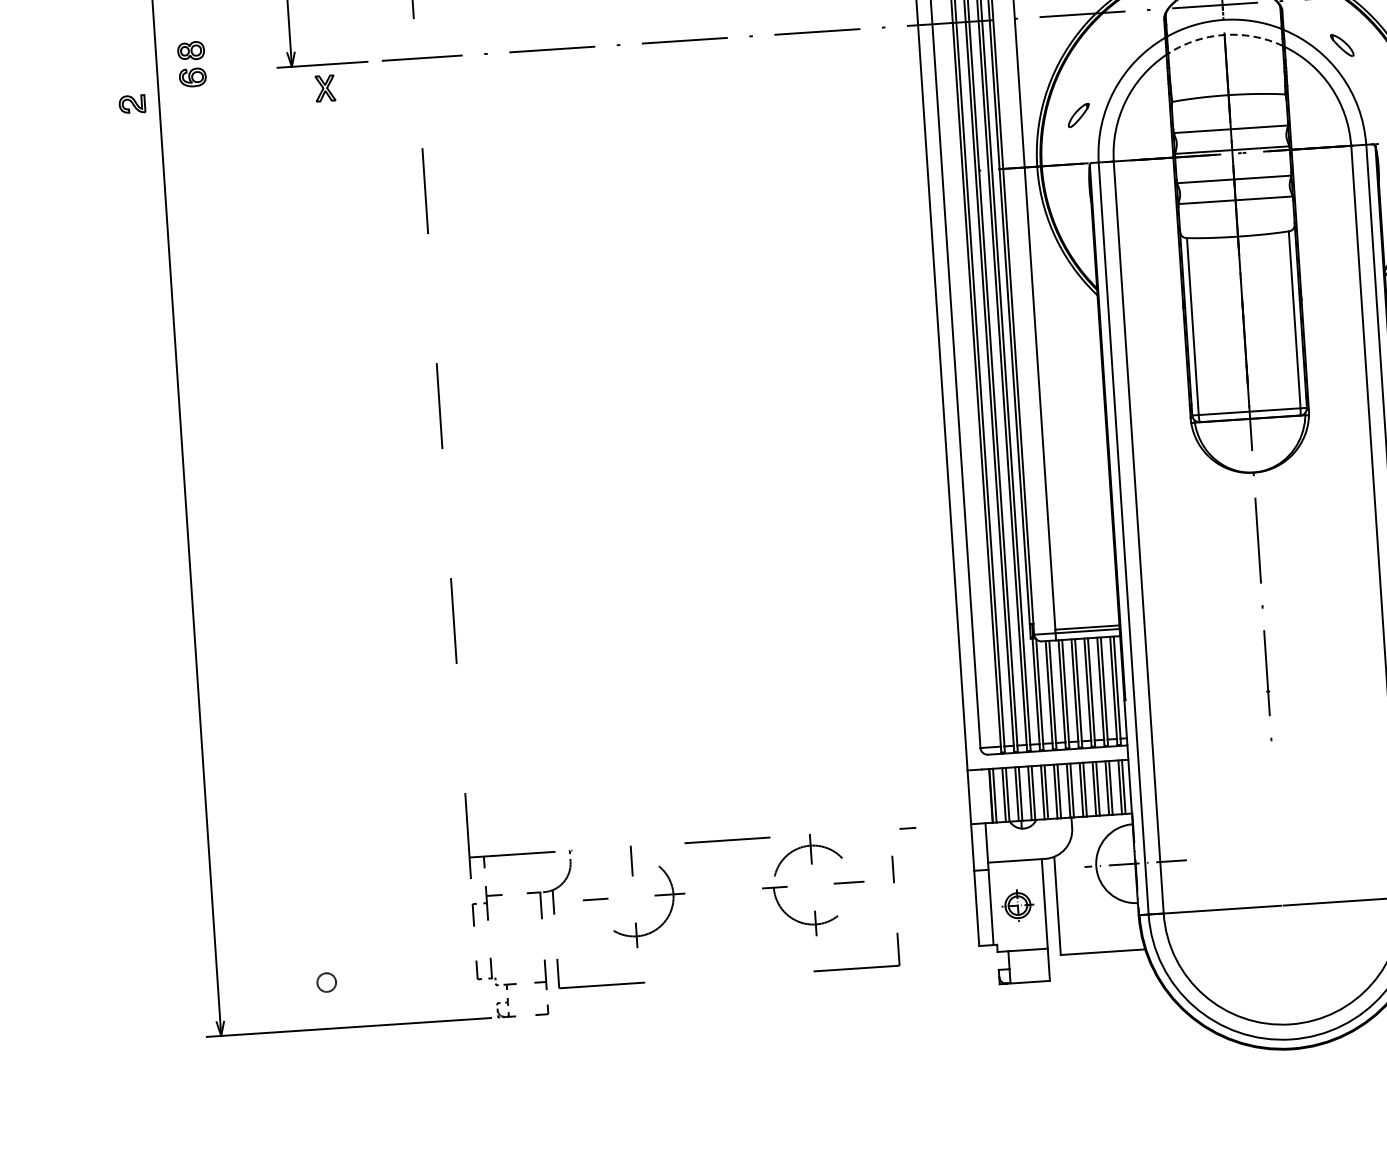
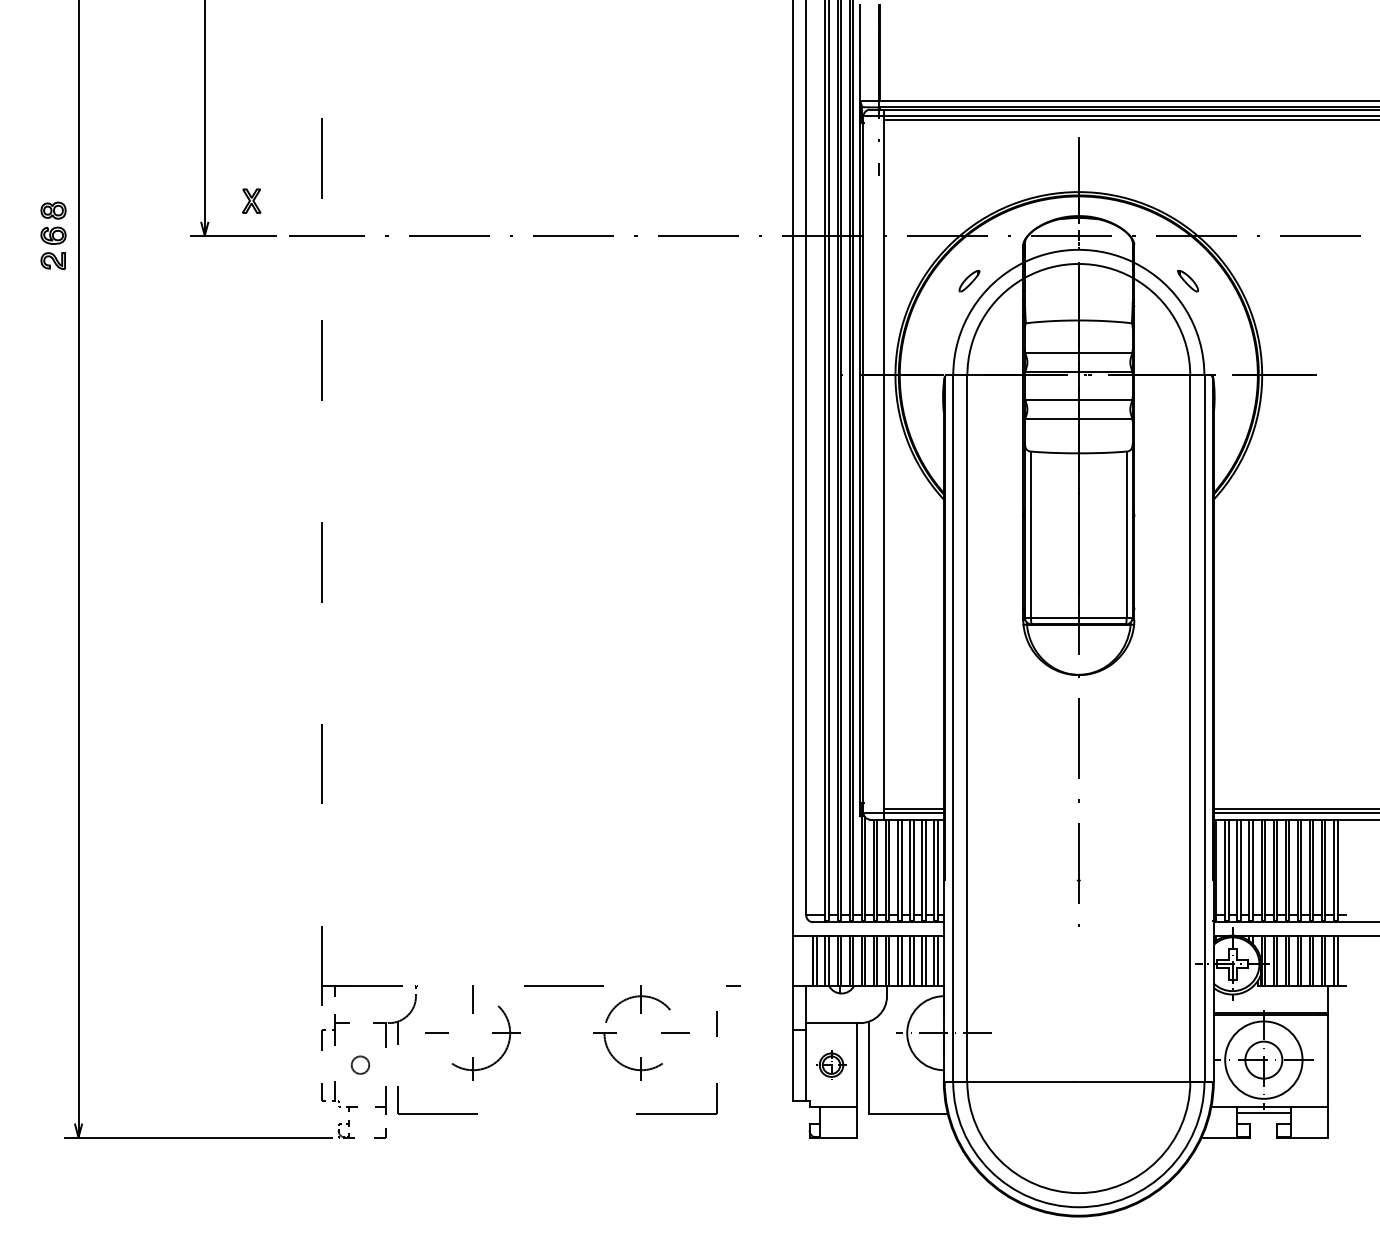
arc: (1224, 34) -> (1078, 263), dashed -> solid
part: (191, 63) -> (53, 222), moved
part: (325, 87) -> (251, 200), moved
part: (1078, 114) -> (969, 280), moved
circle: (326, 981) -> (360, 1064), moved

